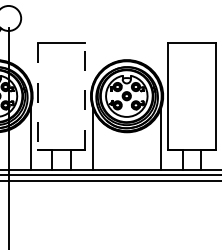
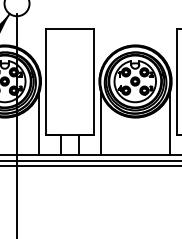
line: (85, 95) -> (93, 80), dashed -> solid
line: (37, 96) -> (45, 81), dashed -> solid

